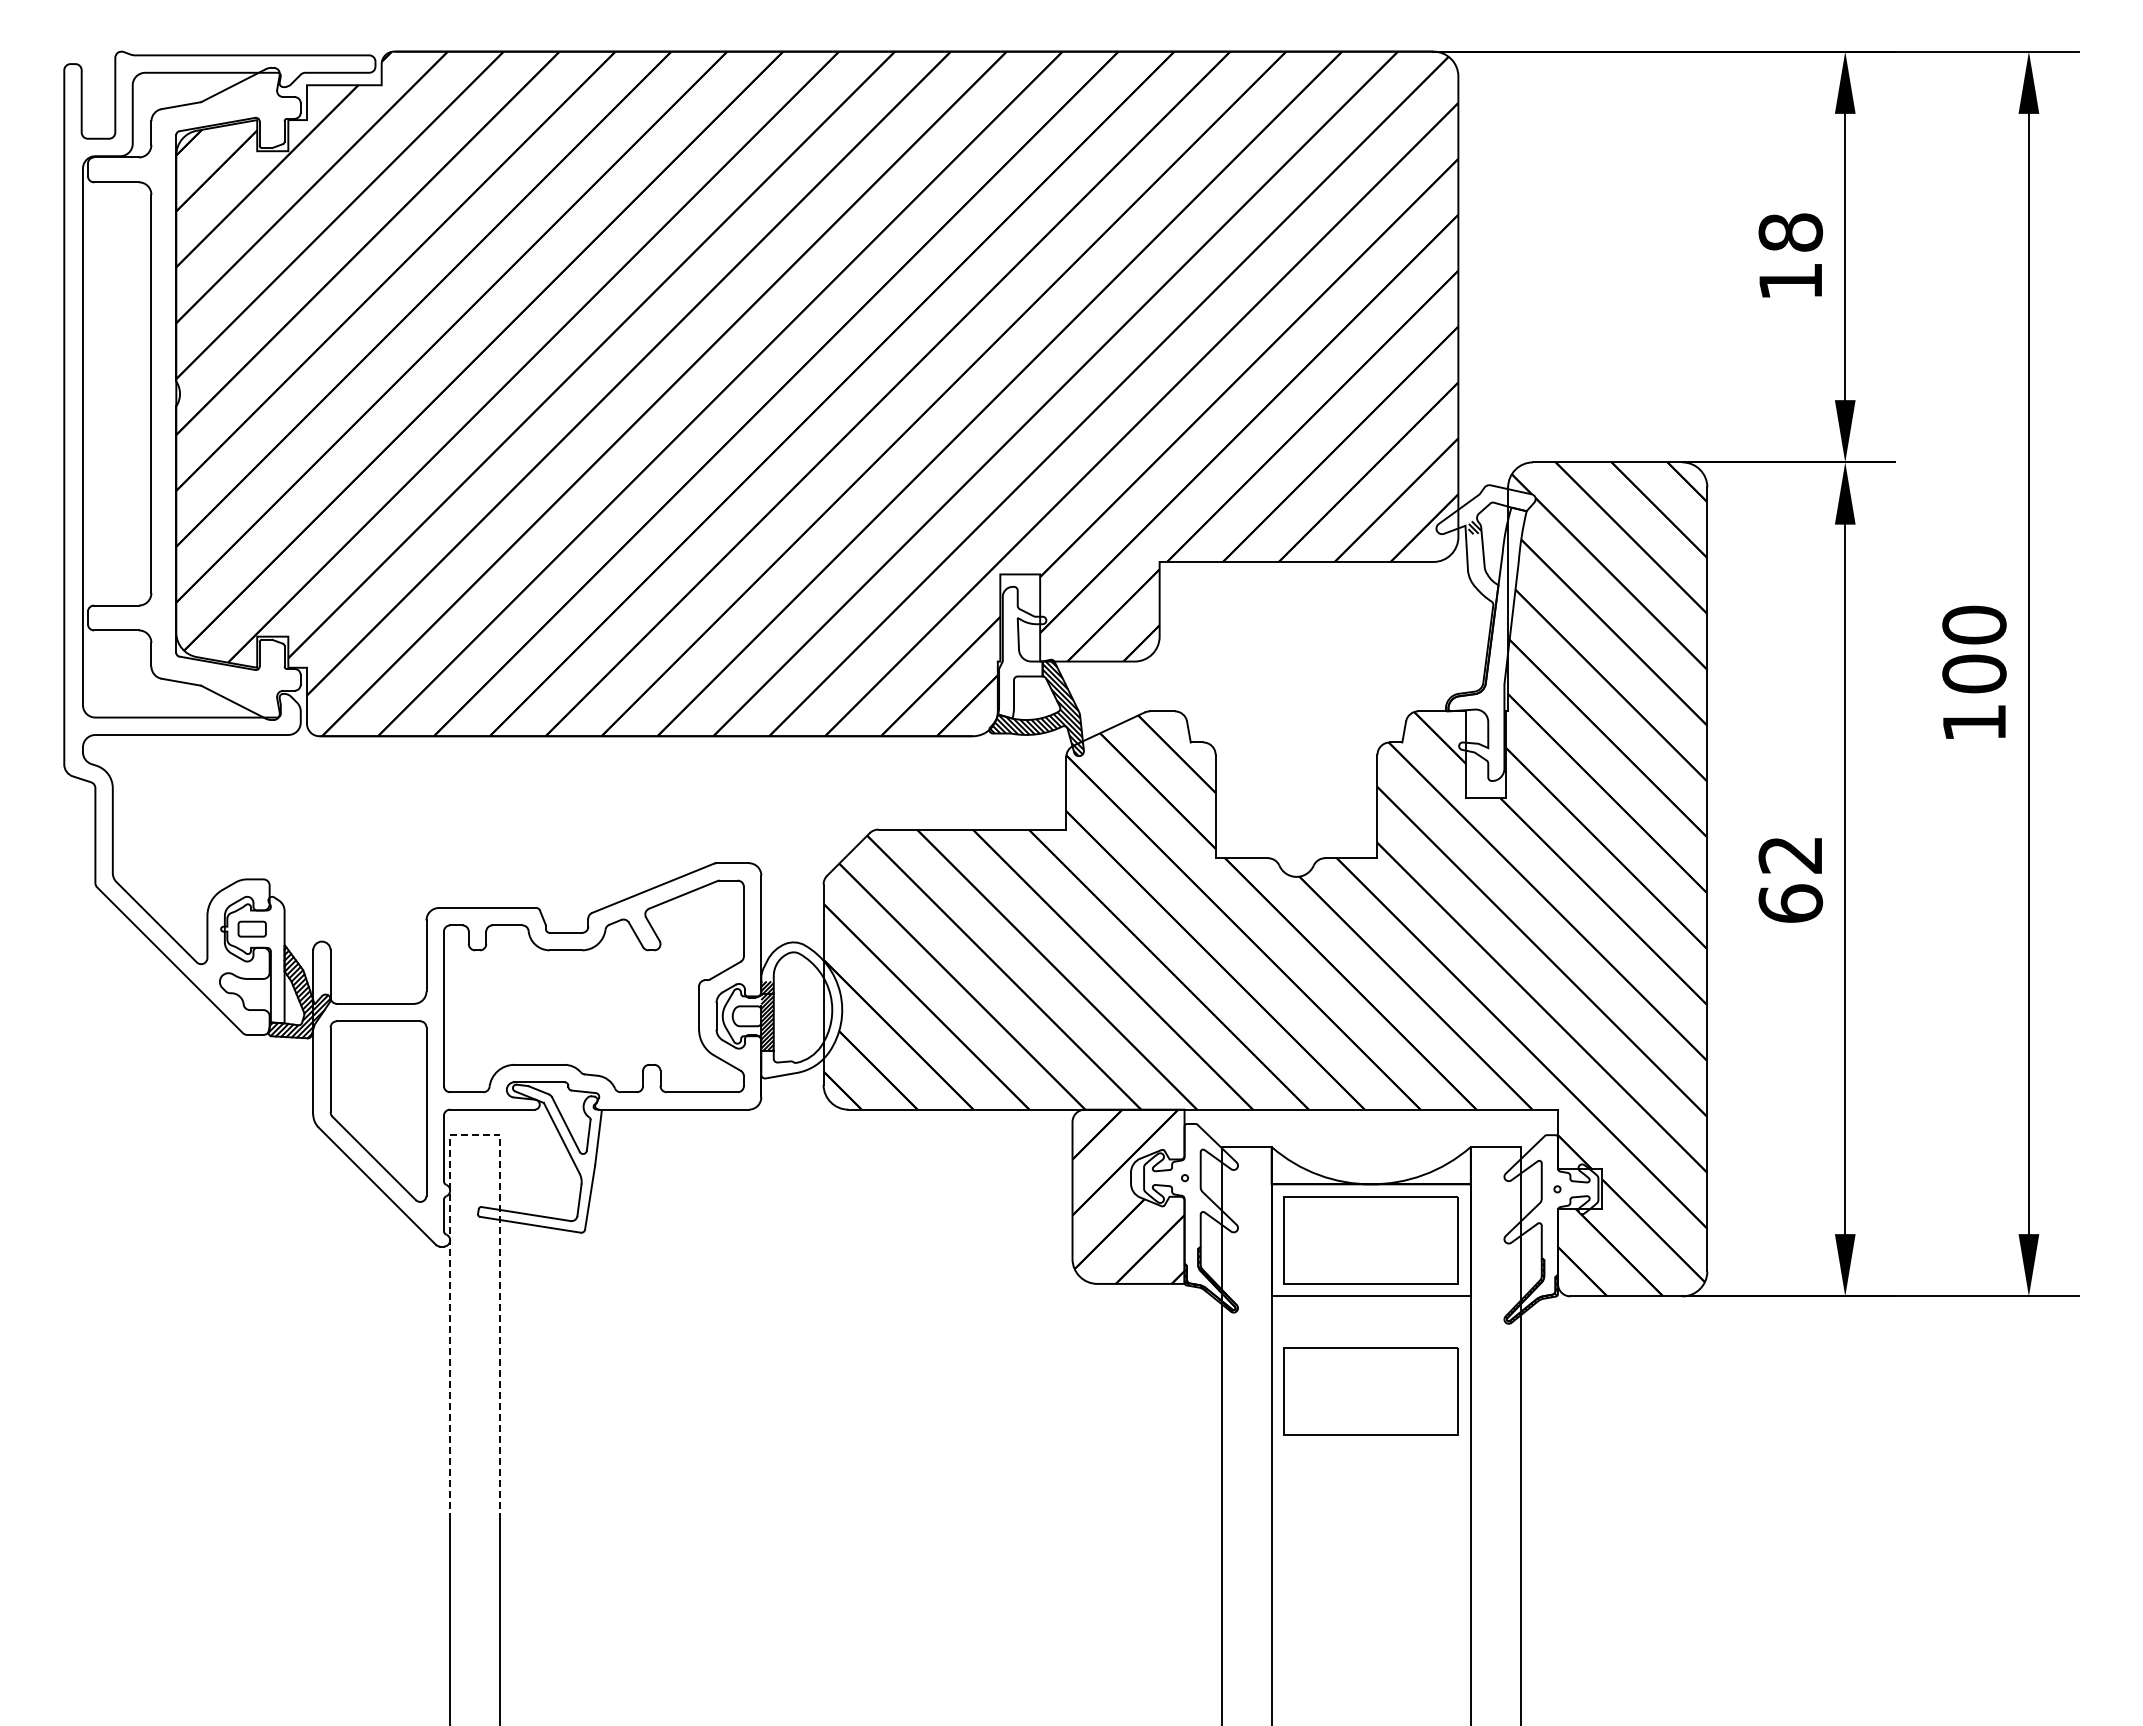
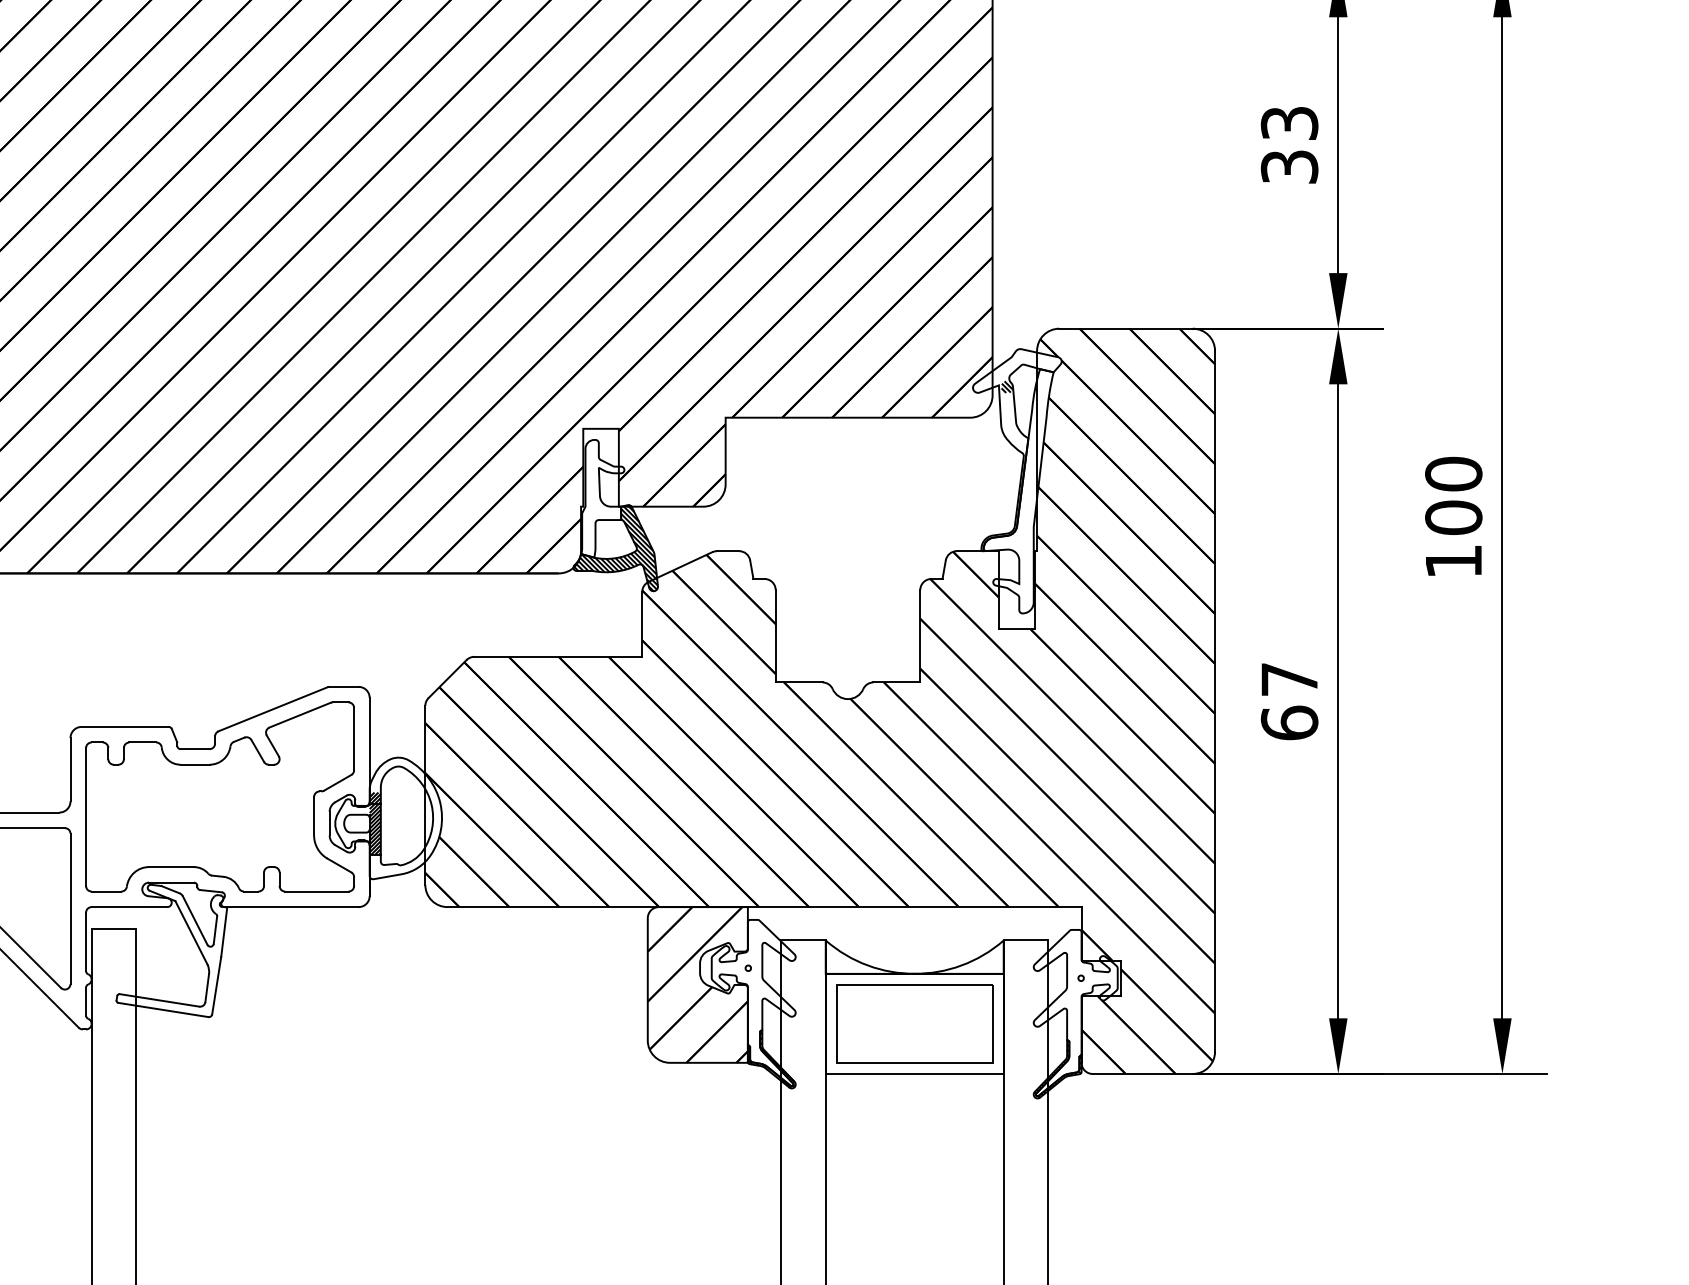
text: (1790, 256) -> (1289, 144), 18 -> 33
text: (1789, 855) -> (1288, 679), 62 -> 67
line: (475, 1134) -> (114, 929), dashed -> solid
part: (1370, 1391) -> (914, 1158), removed

